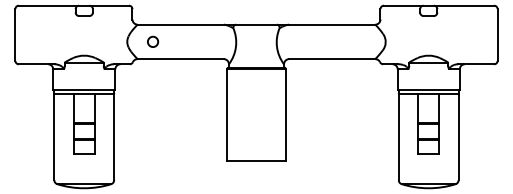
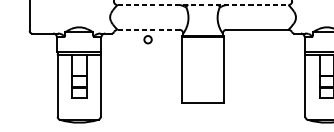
line: (256, 24) -> (203, 4), solid -> dashed
circle: (153, 41) -> (148, 39), moved
line: (181, 59) -> (149, 30), solid -> dashed

